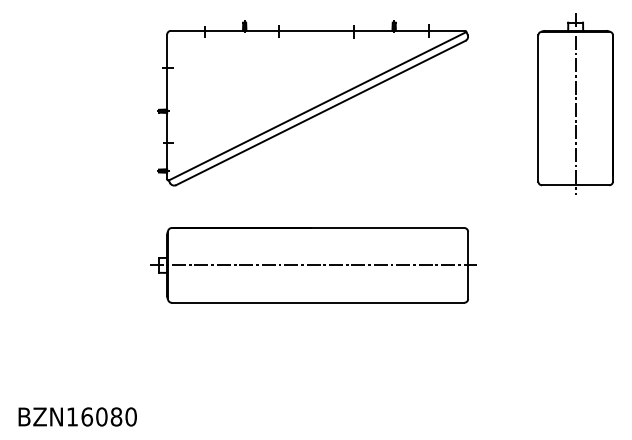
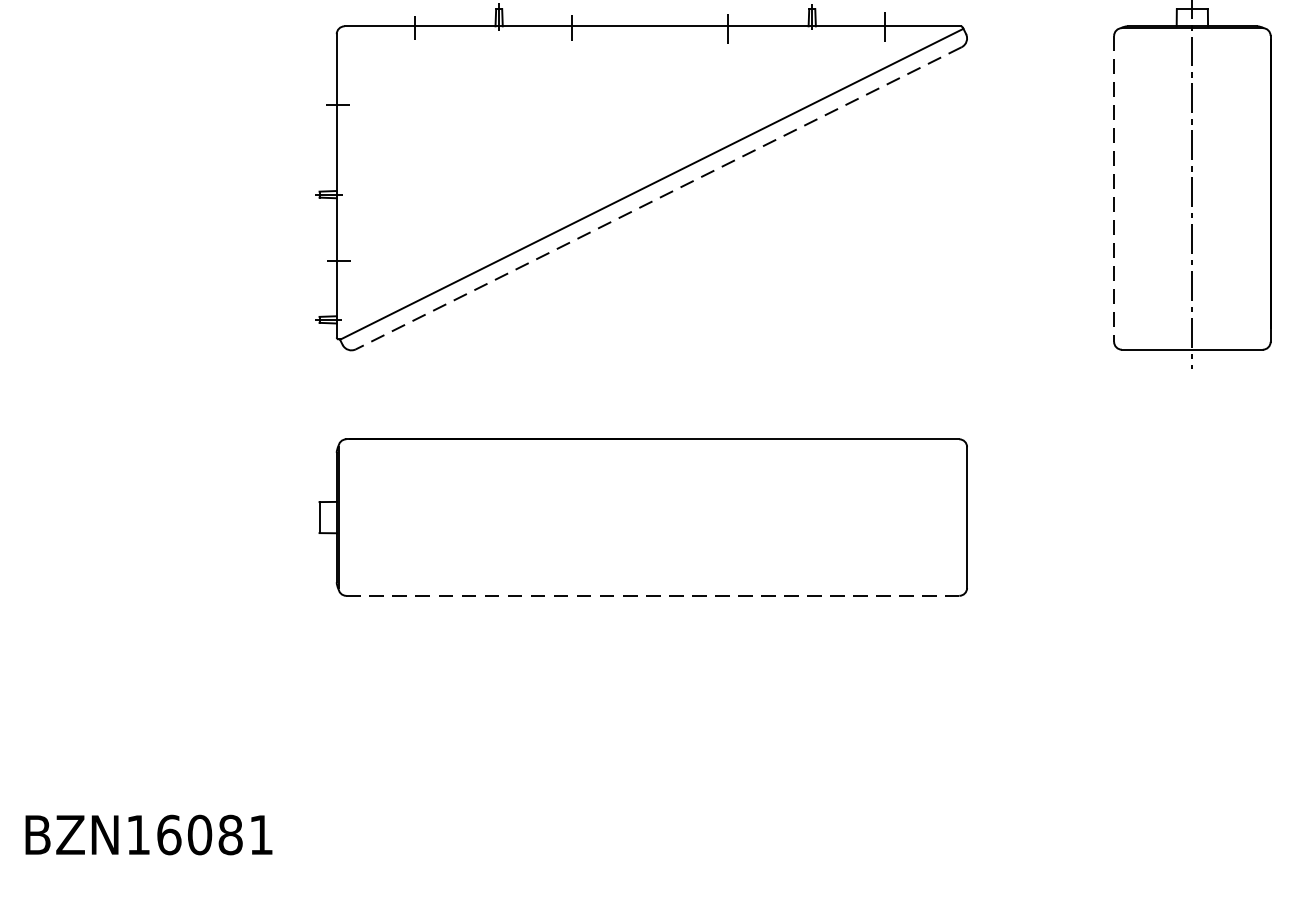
line: (538, 109) -> (1114, 190), solid -> dashed
line: (320, 112) -> (657, 197), solid -> dashed
line: (313, 265) -> (643, 517), removed
line: (318, 302) -> (653, 595), solid -> dashed
text: (130, 416) -> (259, 834), BZN16080 -> BZN16081

